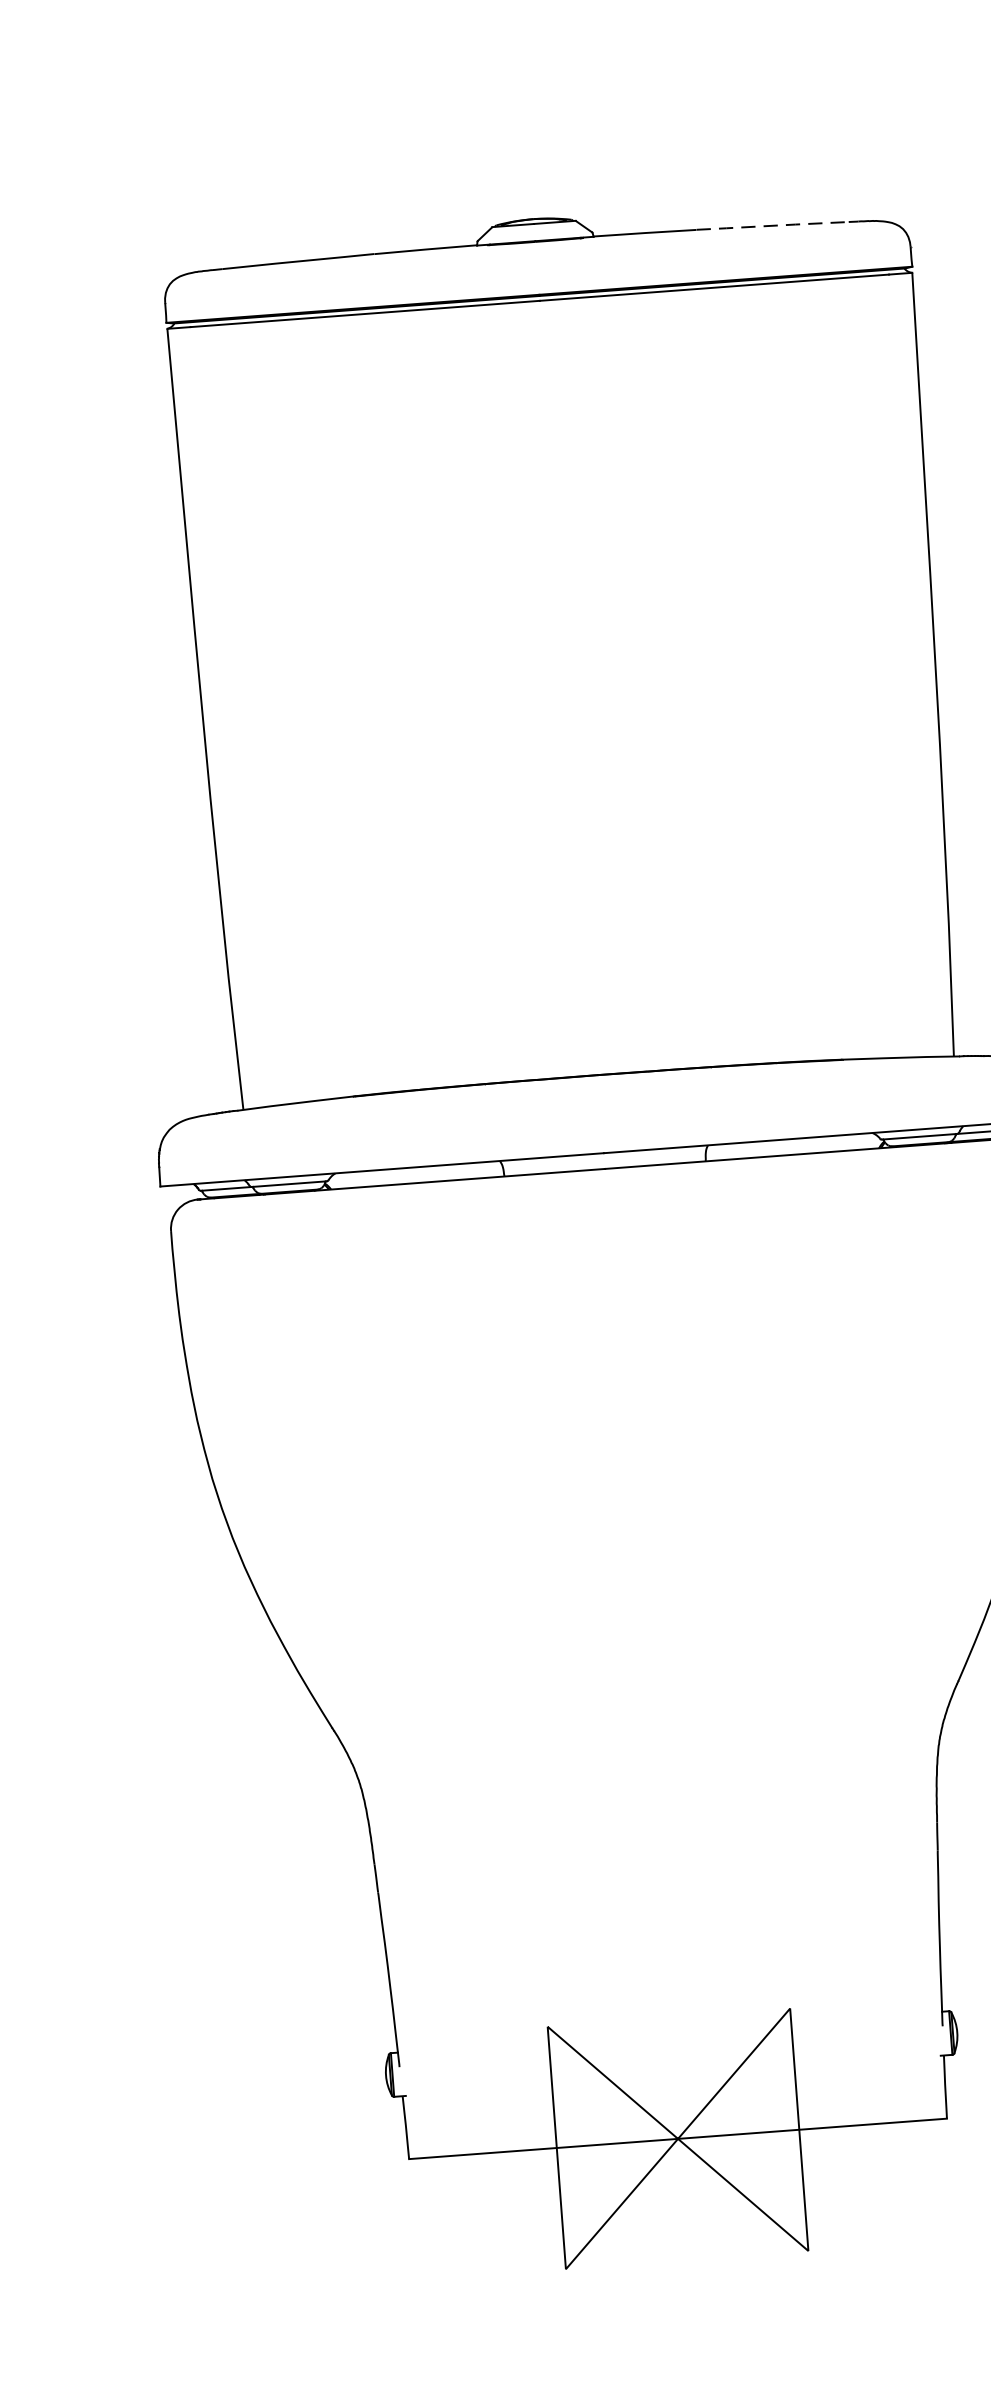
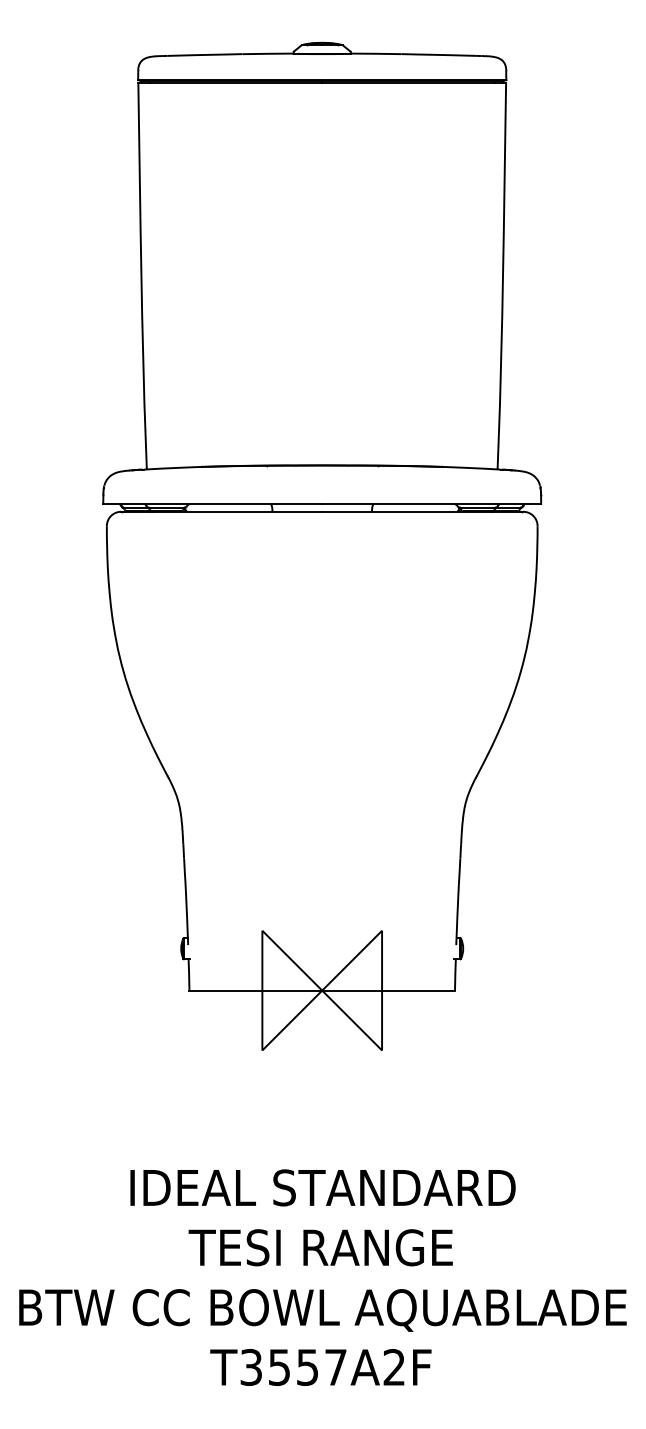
line: (773, 224) -> (439, 54), dashed -> solid

